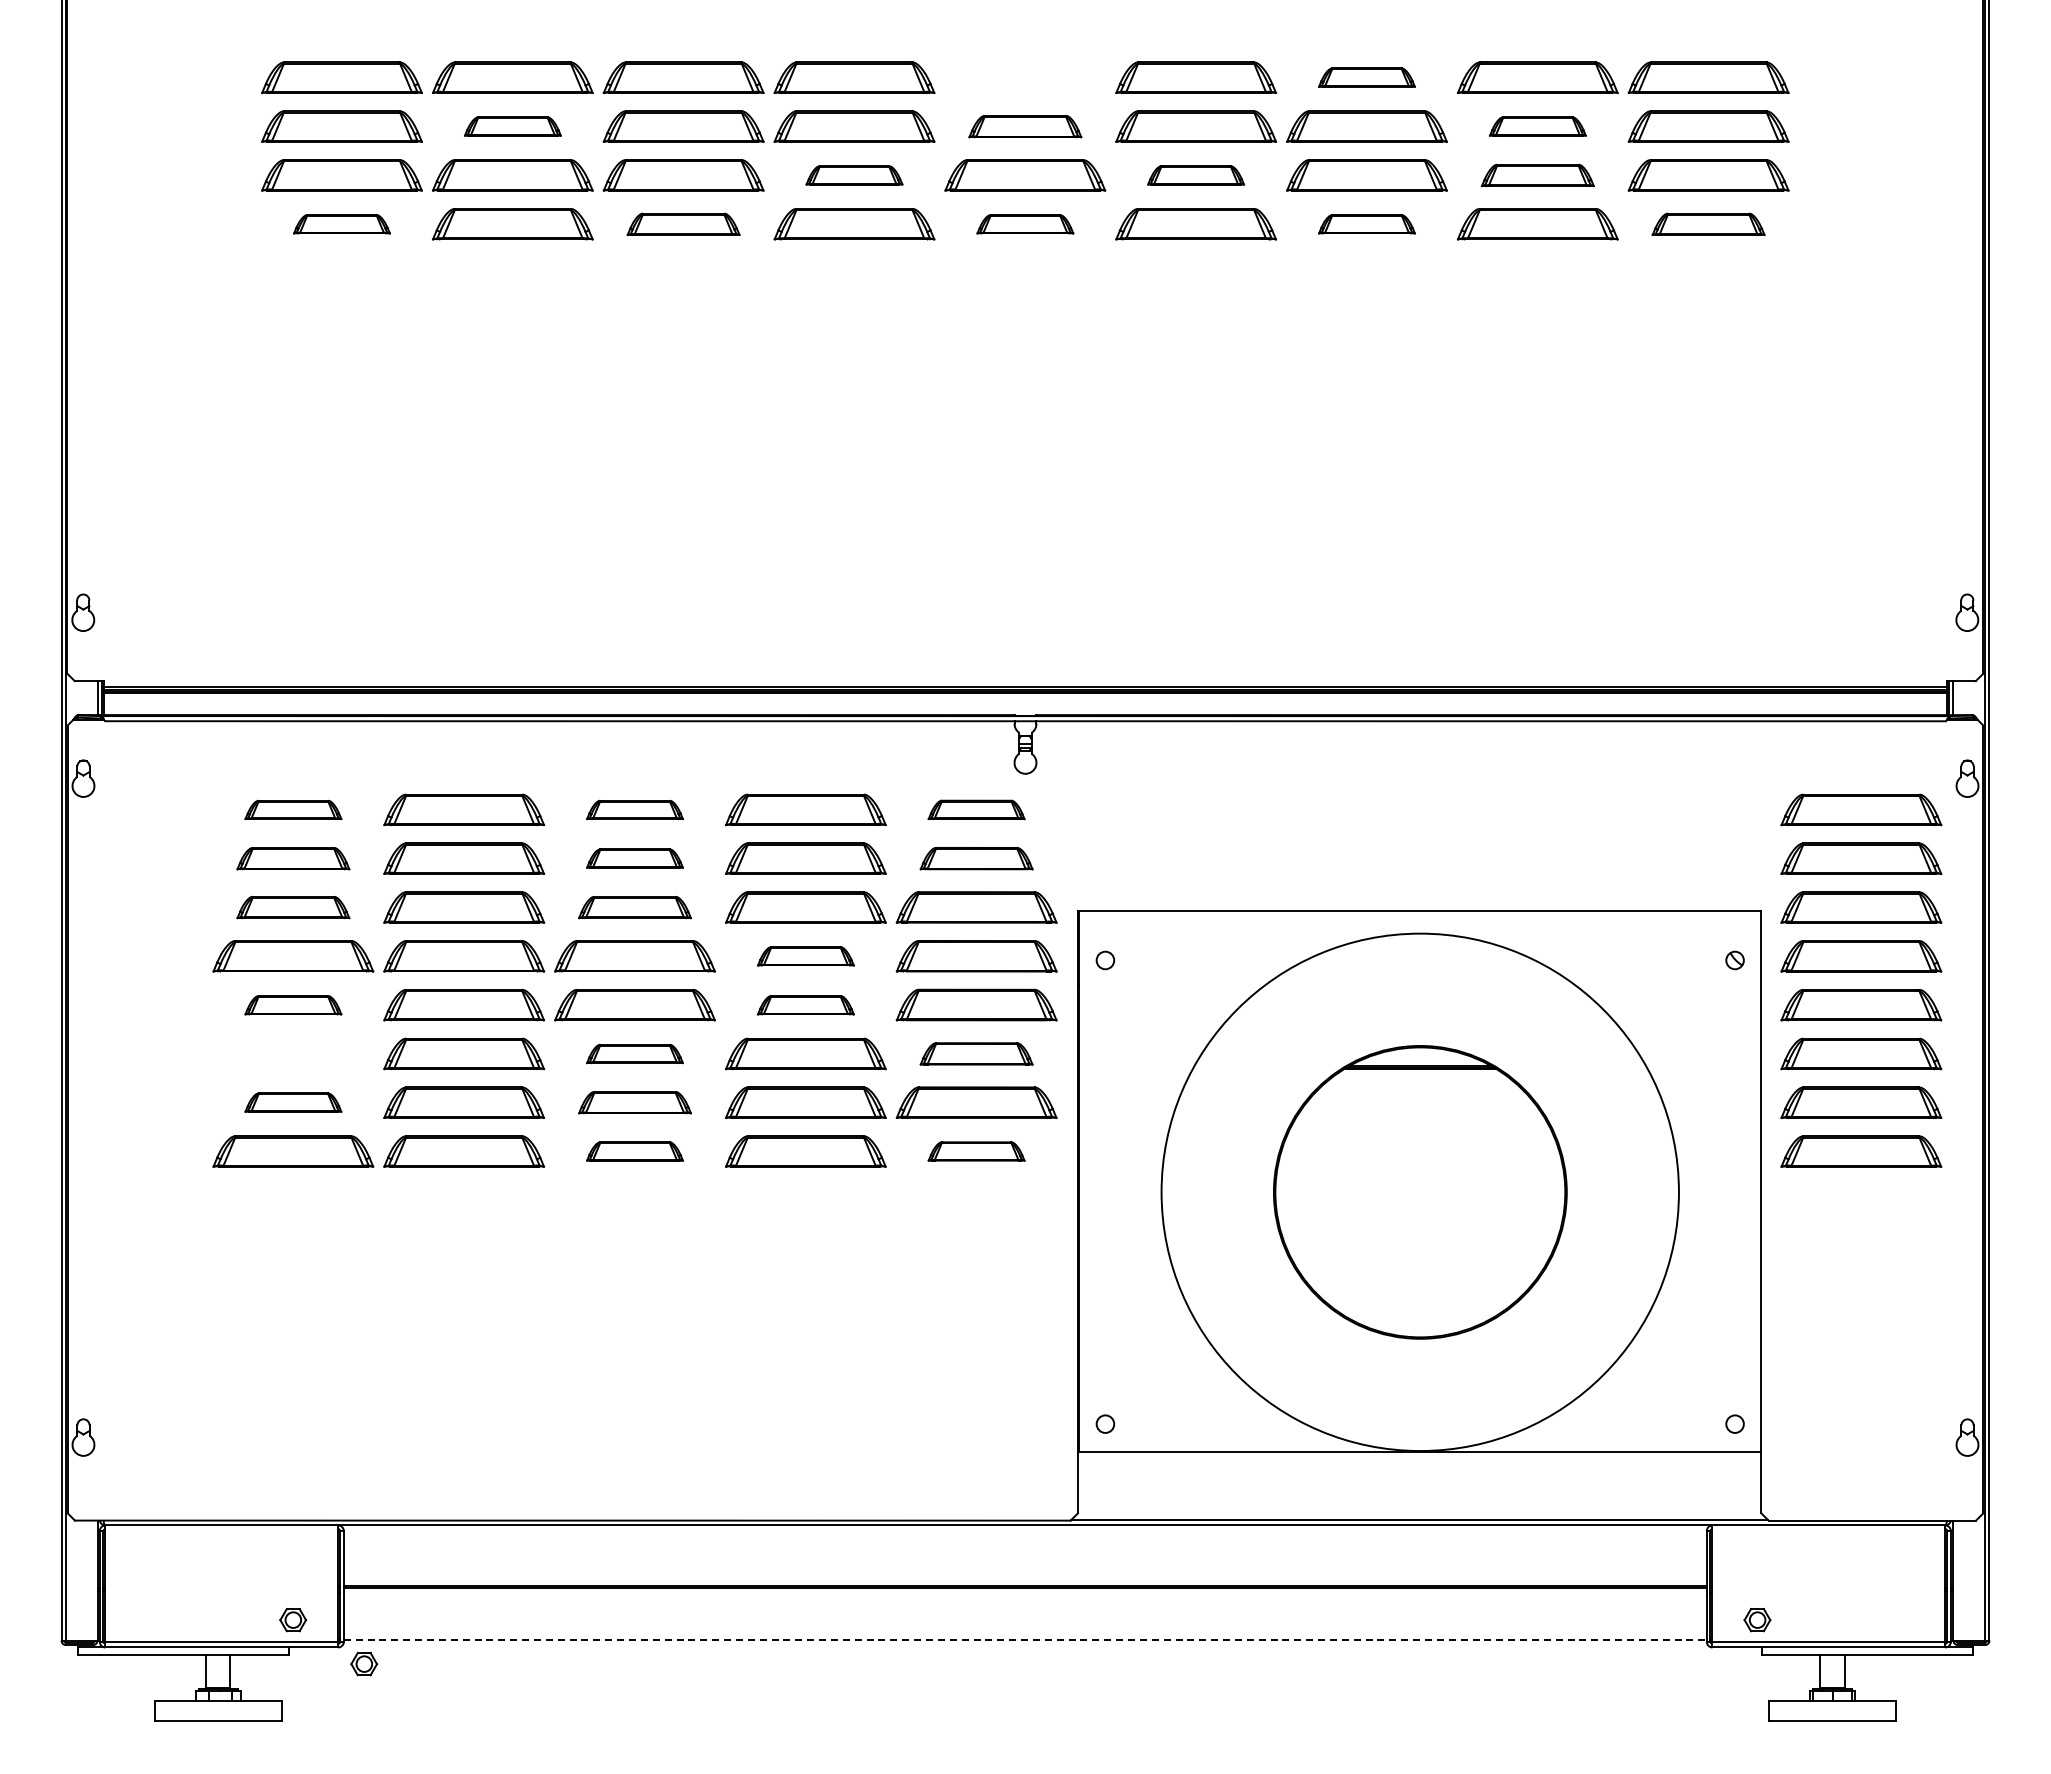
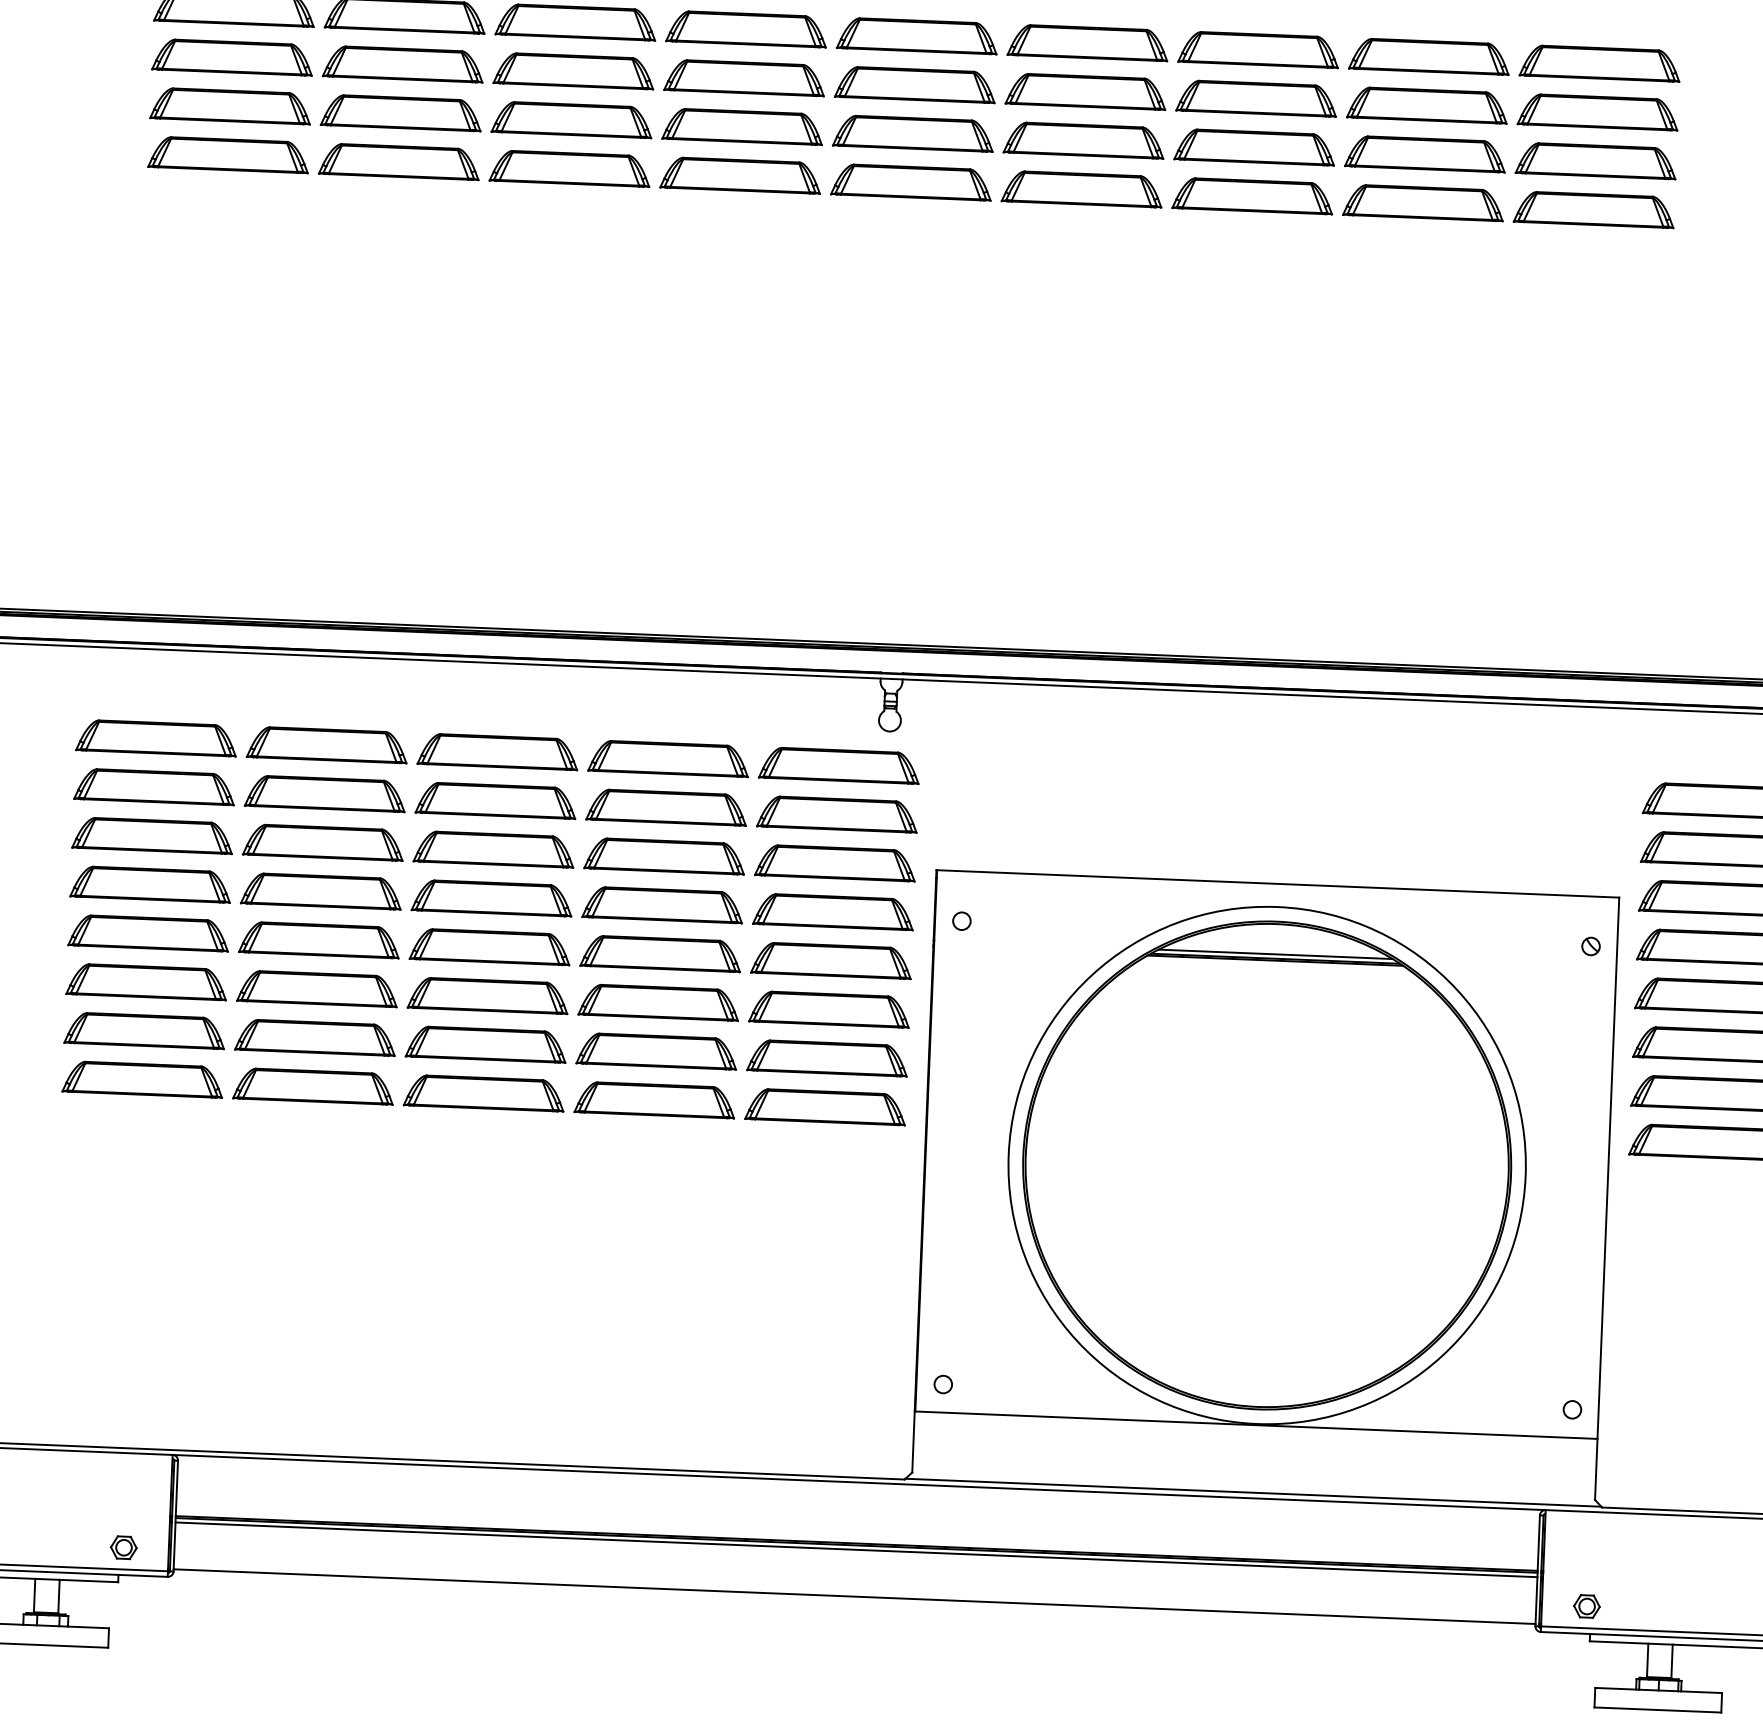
part: (1025, 77) -> (917, 35), added
part: (1366, 77) -> (1258, 49), size x1.67
part: (512, 126) -> (402, 64), size x1.67
part: (1025, 126) -> (915, 84), size x1.43
part: (1537, 126) -> (1427, 105), size x1.67
part: (854, 175) -> (742, 126), size x1.67
part: (1195, 175) -> (1083, 140), size x1.67
part: (1537, 175) -> (1425, 154), size x1.43
part: (341, 224) -> (228, 155), size x1.67
part: (683, 224) -> (569, 168), size x1.43
part: (1025, 224) -> (911, 182), size x1.67
part: (1366, 224) -> (1252, 196), size x1.67
part: (1708, 224) -> (1594, 210), size x1.43
part: (293, 809) -> (156, 737), size x1.67
part: (634, 809) -> (497, 751), size x1.67
part: (976, 809) -> (839, 765), size x1.67
part: (293, 858) -> (154, 786), size x1.43
part: (634, 858) -> (495, 800), size x1.67
part: (976, 858) -> (837, 814), size x1.43
part: (293, 907) -> (152, 835), size x1.43
part: (634, 907) -> (493, 849), size x1.43
part: (805, 956) -> (662, 905), size x1.67
part: (293, 1005) -> (148, 933), size x1.67
part: (805, 1005) -> (660, 954), size x1.67
part: (293, 1053) -> (146, 981), added
part: (634, 1053) -> (487, 995), size x1.67
part: (976, 1053) -> (829, 1008), size x1.43
part: (293, 1102) -> (144, 1030), size x1.67
part: (634, 1102) -> (485, 1044), size x1.43
part: (634, 1151) -> (483, 1093), size x1.67
part: (976, 1151) -> (825, 1106), size x1.67
part: (1420, 1192) -> (1267, 1165), size x1.67
line: (1024, 1592) -> (855, 1549), added
line: (1025, 1639) -> (854, 1596), dashed -> solid
part: (364, 1664) -> (193, 1594), removed

